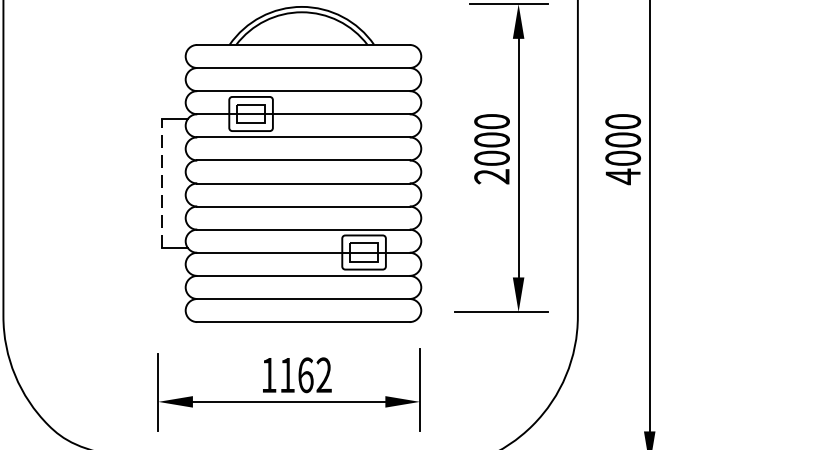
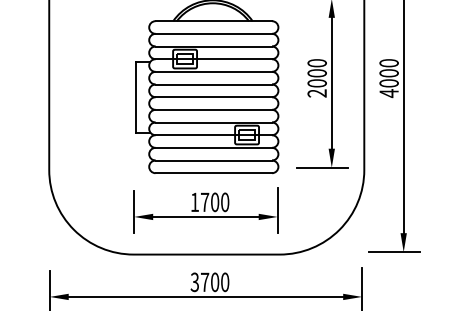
line: (162, 182) -> (136, 96), dashed -> solid
text: (306, 375) -> (215, 202), 1162 -> 1700

